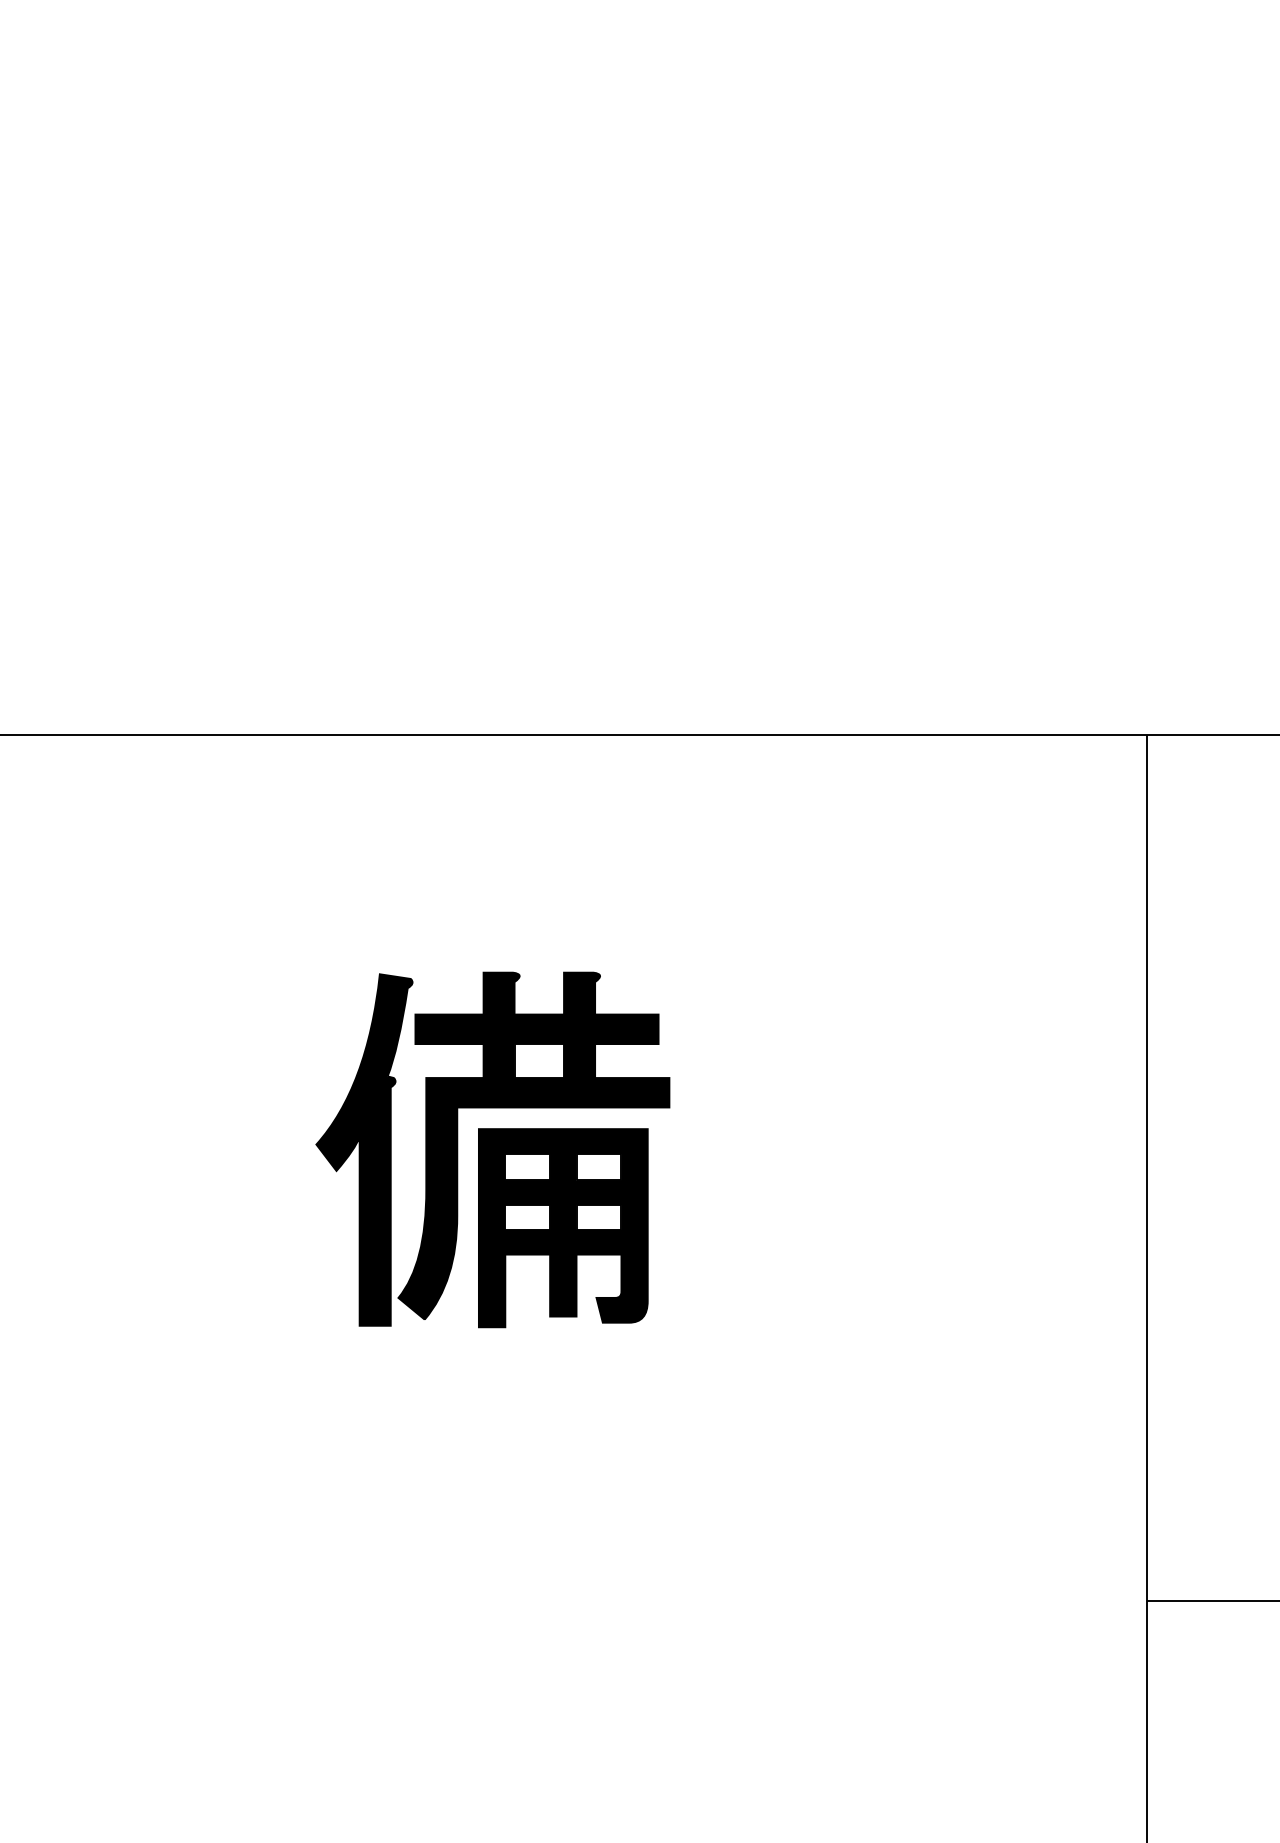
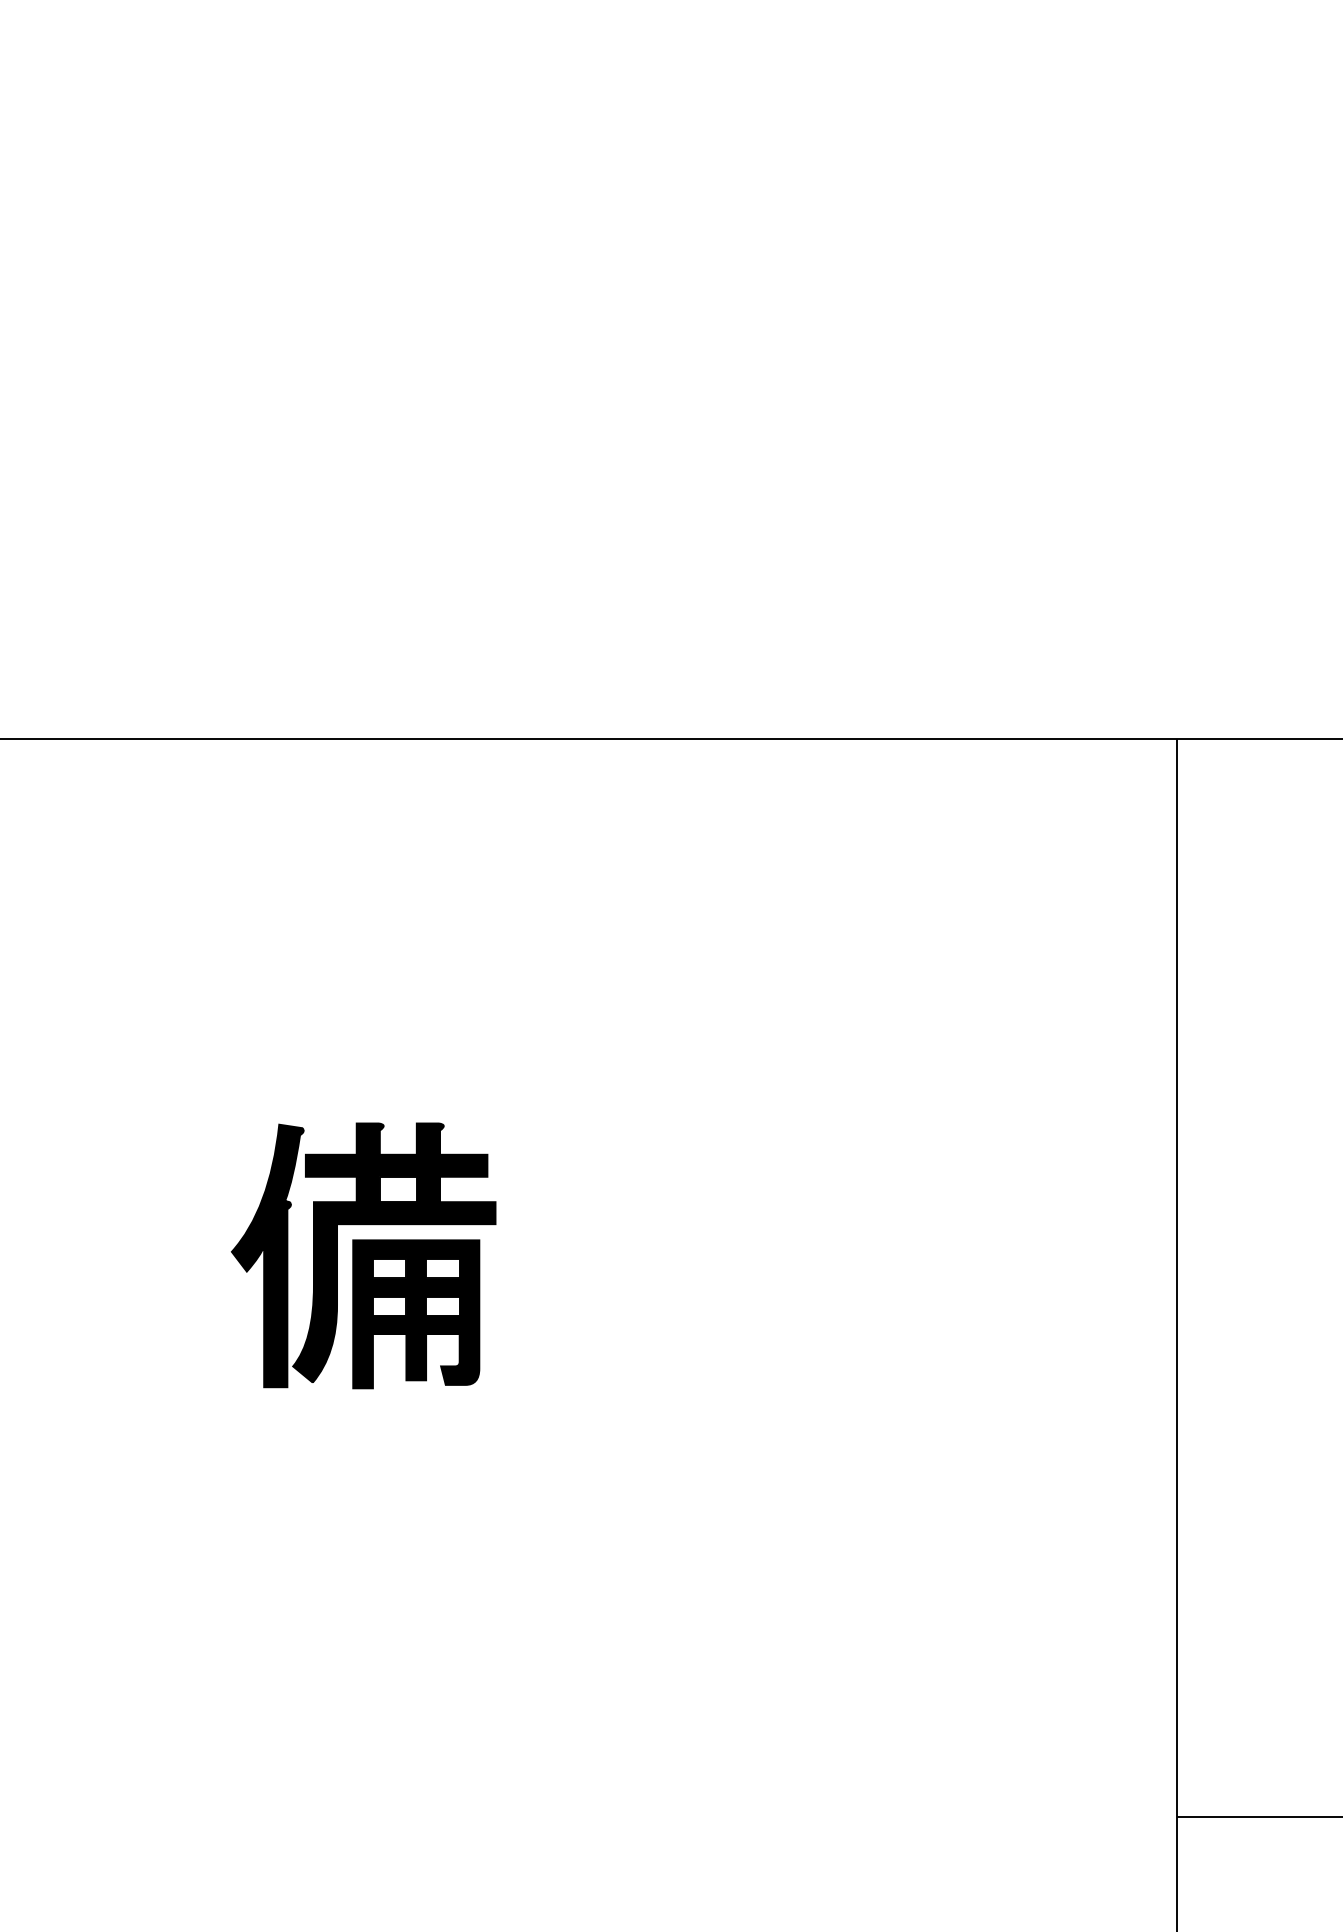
part: (492, 1149) -> (363, 1255), size x0.6

